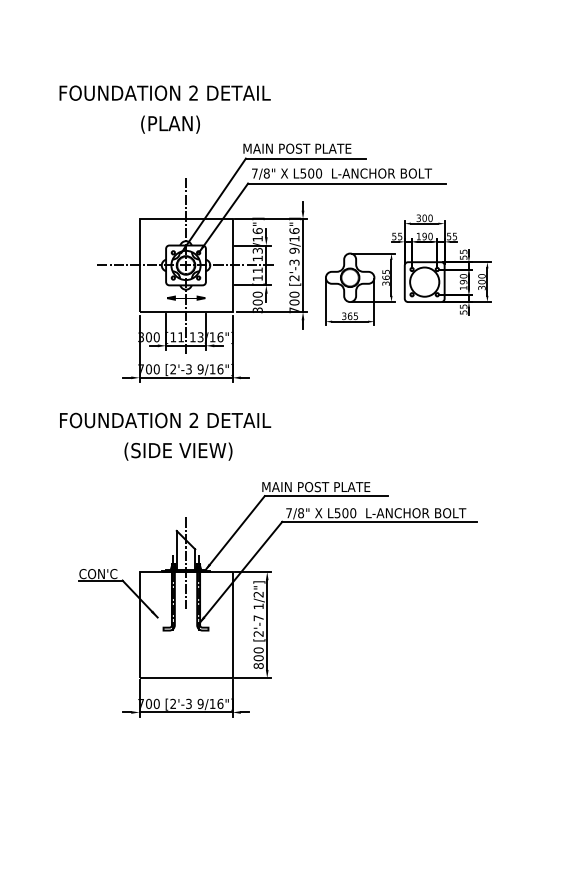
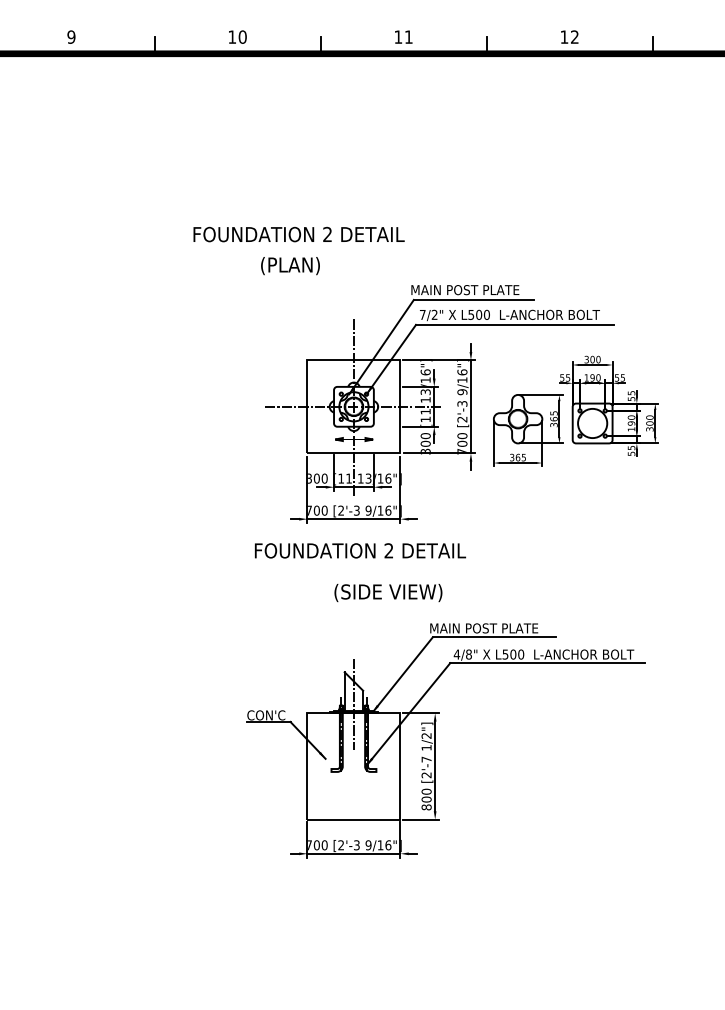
text: (164, 93) -> (298, 234), moved
text: (170, 125) -> (290, 266), moved
text: (266, 173) -> (434, 314), 7/8" -> 7/2"
text: (165, 420) -> (360, 550), moved
text: (178, 452) -> (388, 593), moved
text: (288, 513) -> (456, 654), 7/8" -> 4/8"

